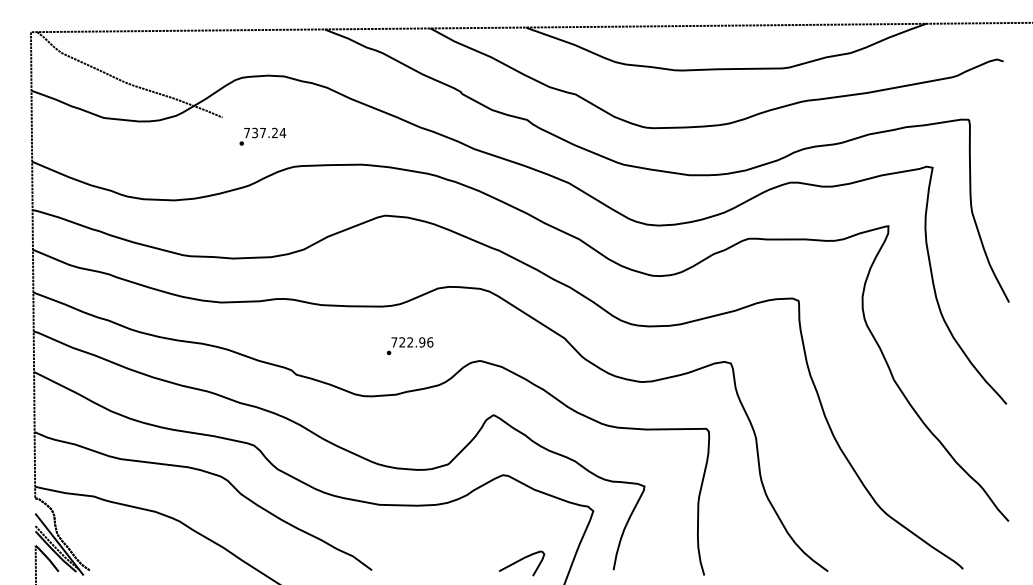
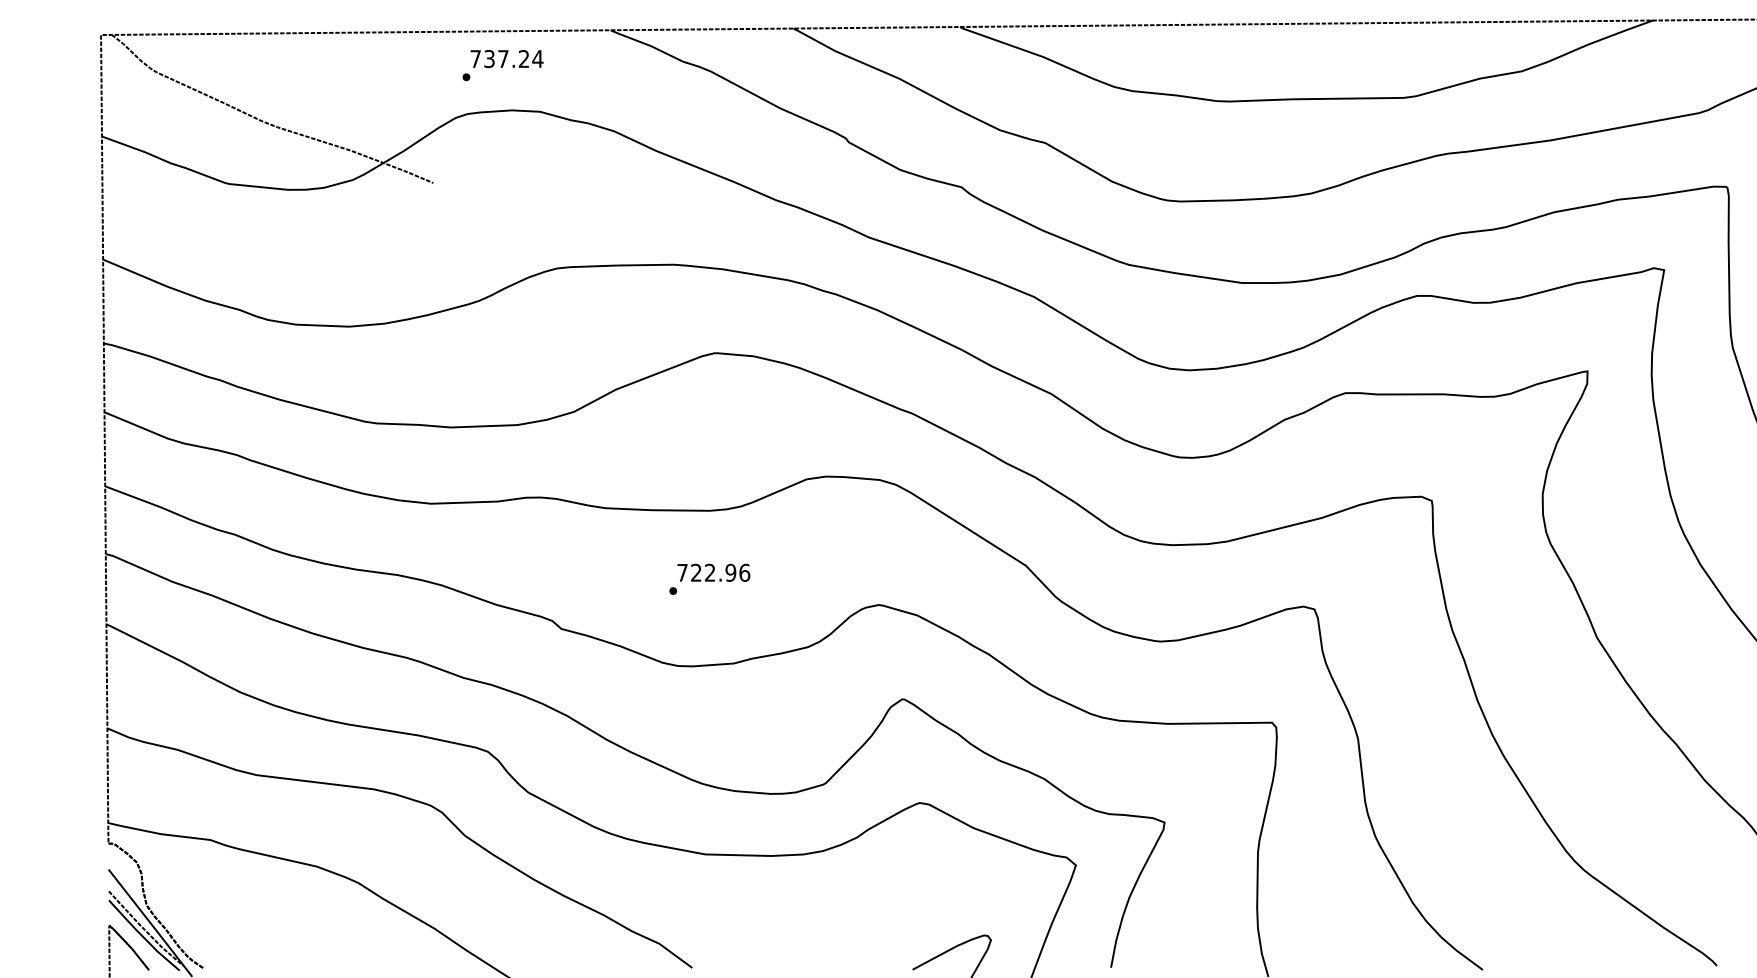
text: (262, 136) -> (502, 65), moved
text: (410, 345) -> (710, 578), moved

